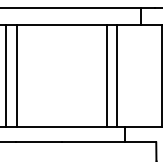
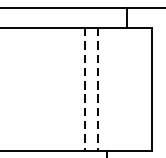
line: (106, 75) -> (84, 89), solid -> dashed
line: (117, 75) -> (97, 89), solid -> dashed

